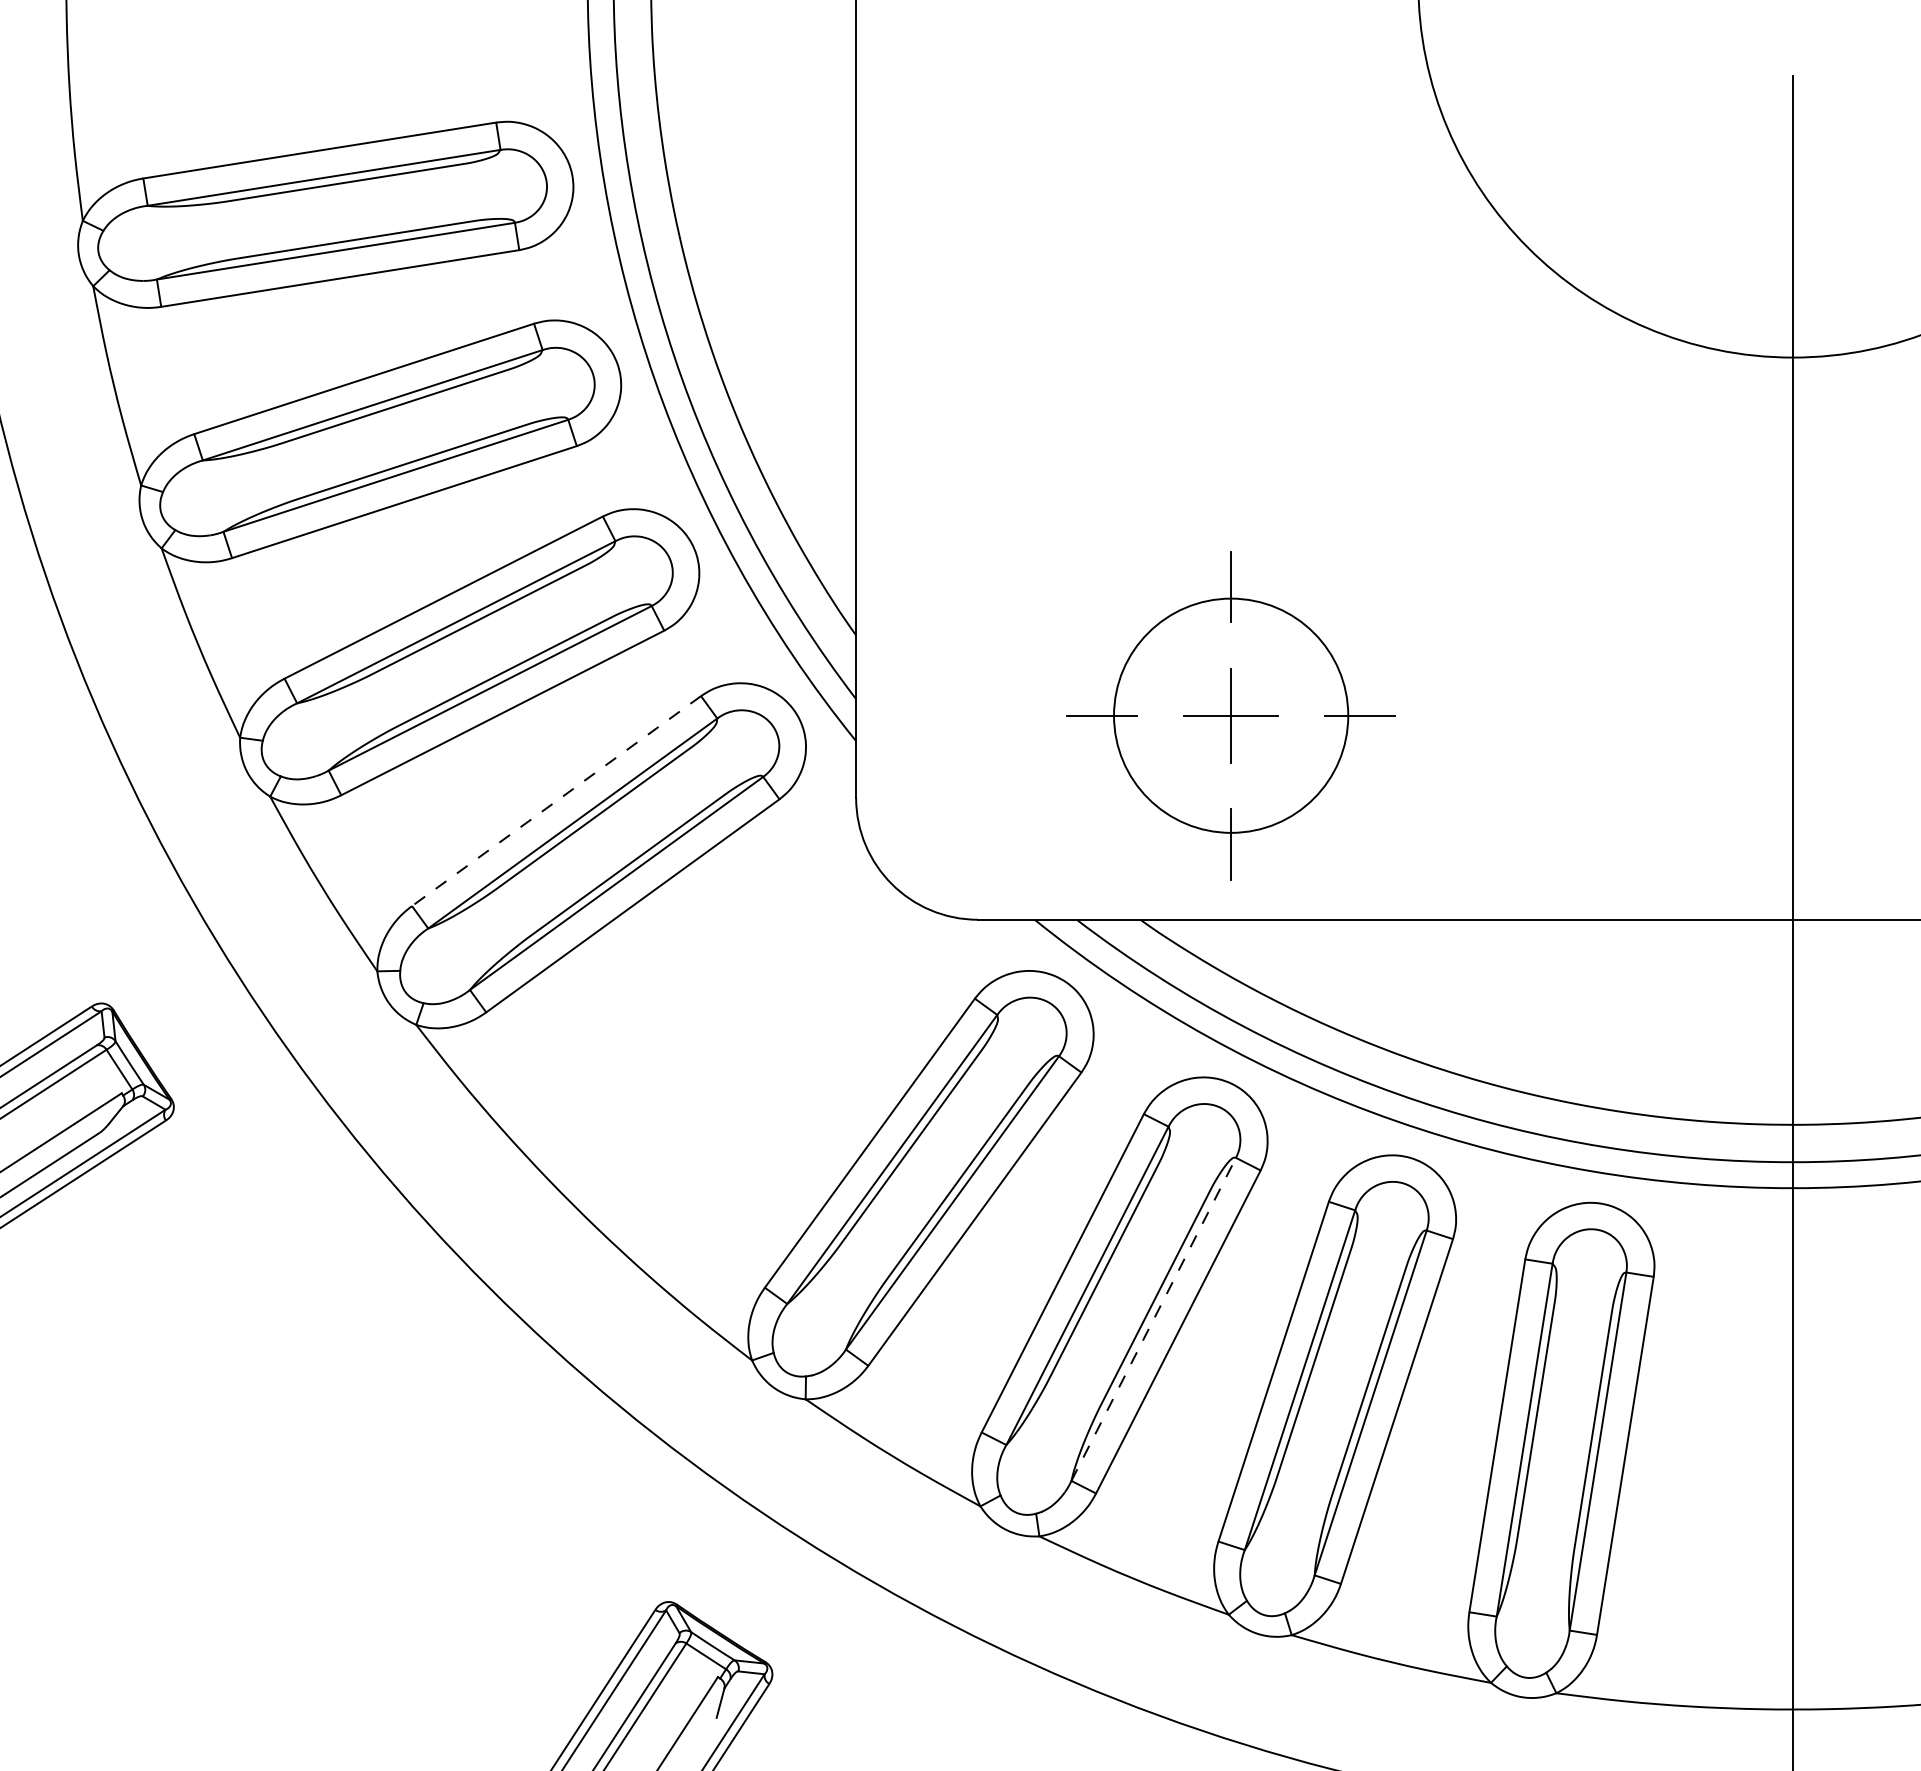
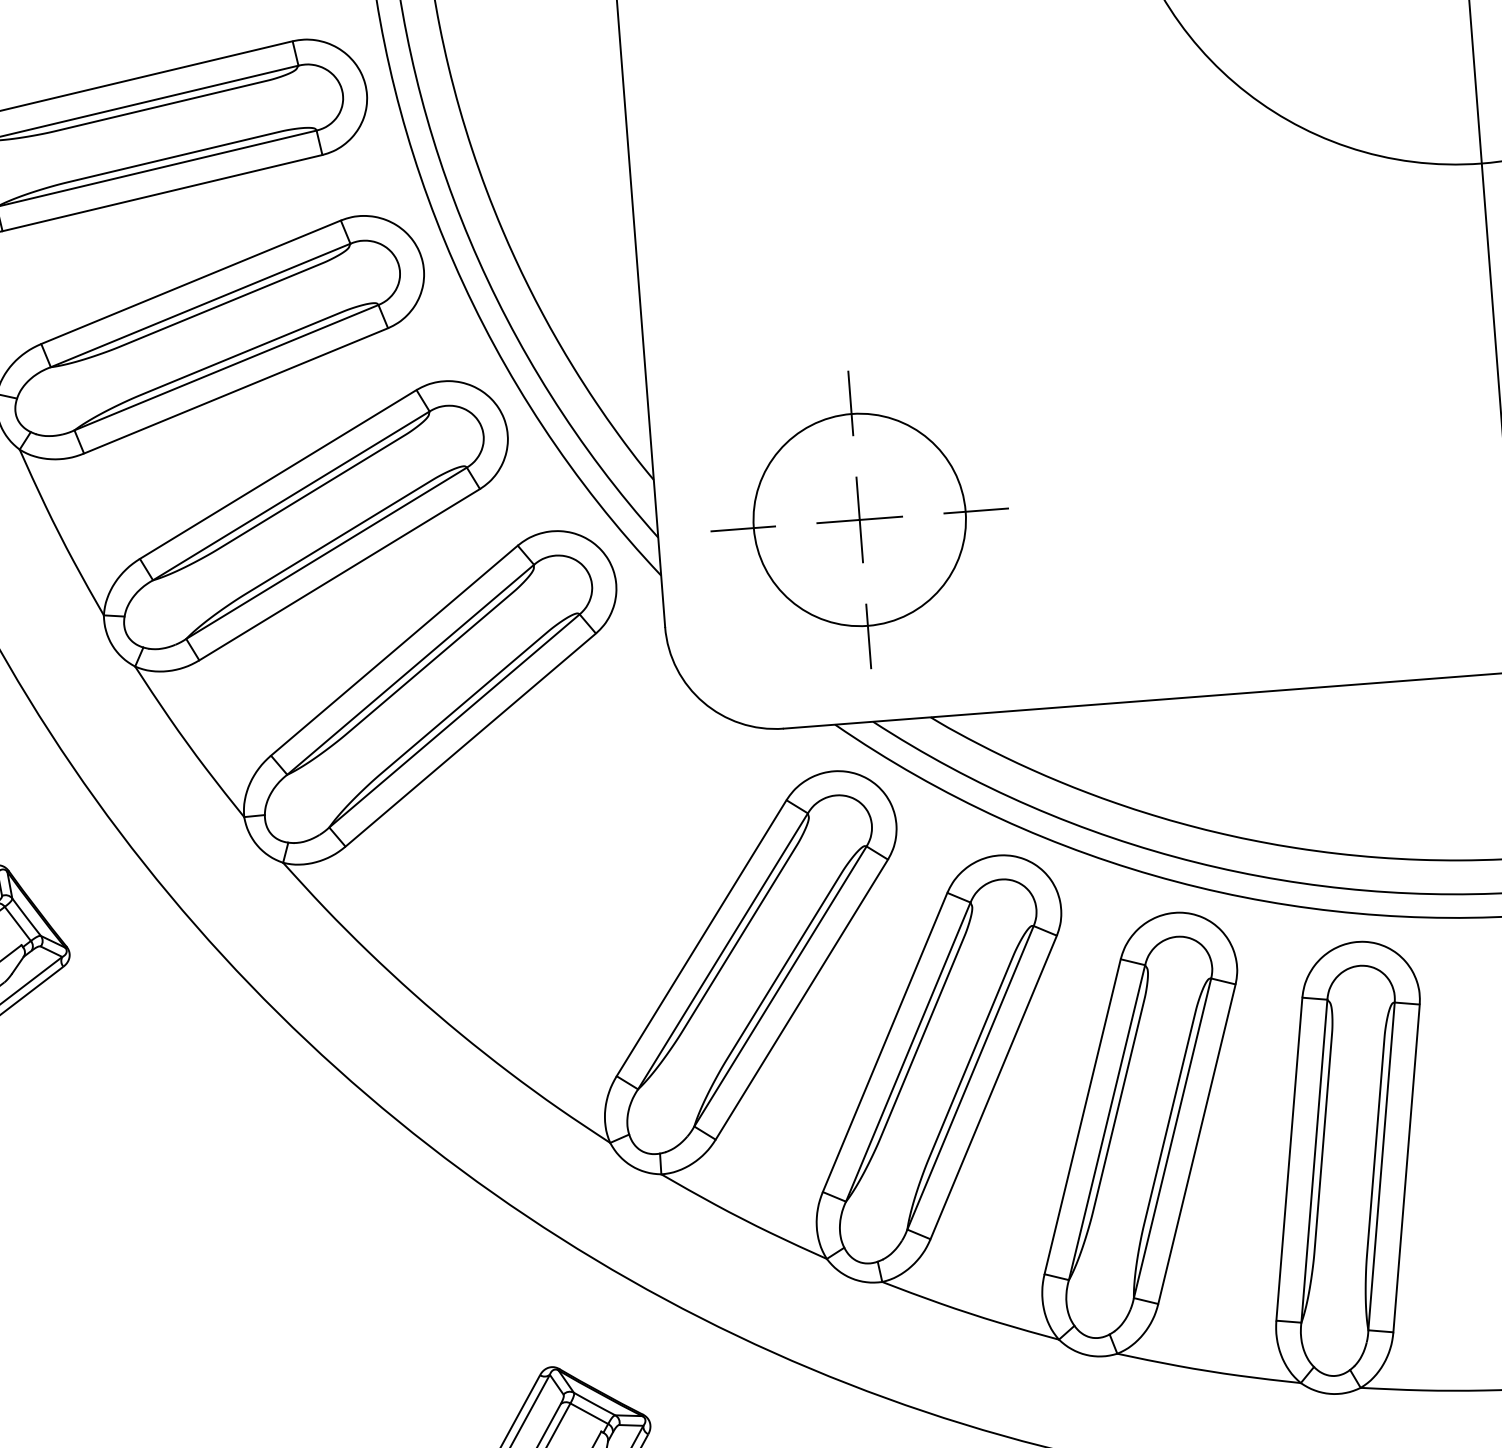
part: (1230, 715) -> (859, 519), moved
line: (556, 801) -> (394, 651), dashed -> solid
line: (1153, 1318) -> (970, 1077), dashed -> solid

